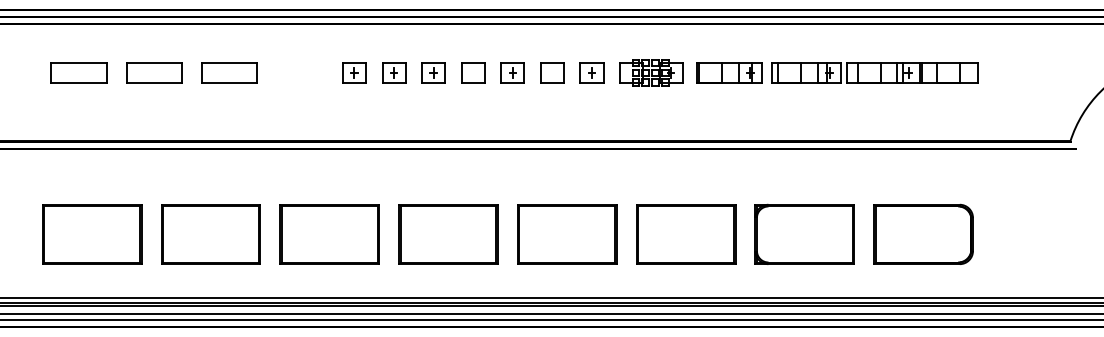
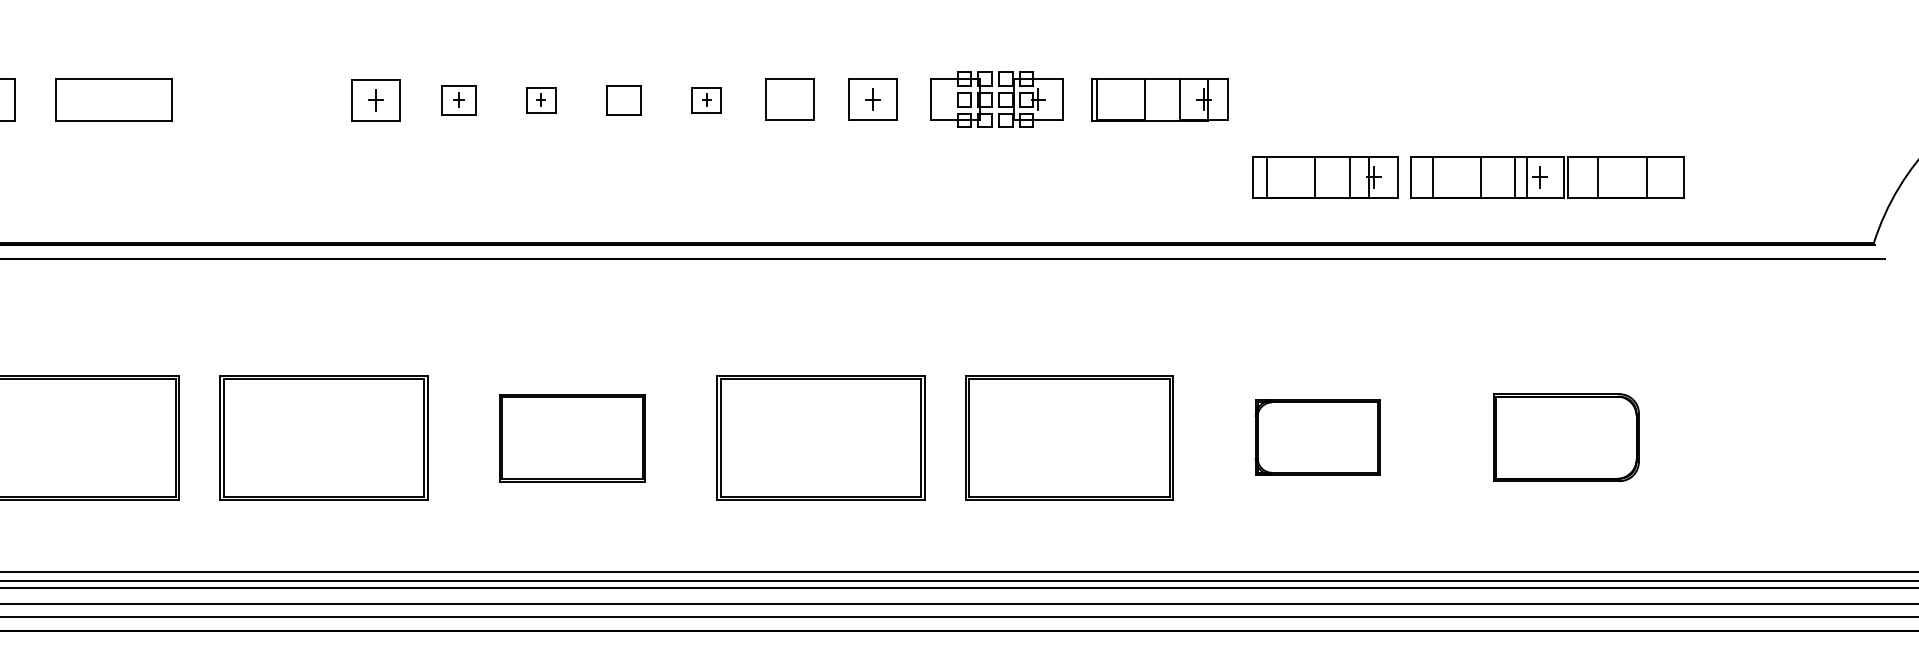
part: (394, 72) -> (459, 99), size x0.7
part: (433, 72) -> (541, 99), size x0.6
part: (473, 72) -> (624, 99), size x0.7
part: (512, 72) -> (706, 99), size x0.6
part: (874, 72) -> (1468, 176), moved
part: (804, 233) -> (1317, 435), size x0.6
part: (923, 233) -> (1566, 435), size x0.7
part: (448, 234) -> (572, 438), size x0.7

